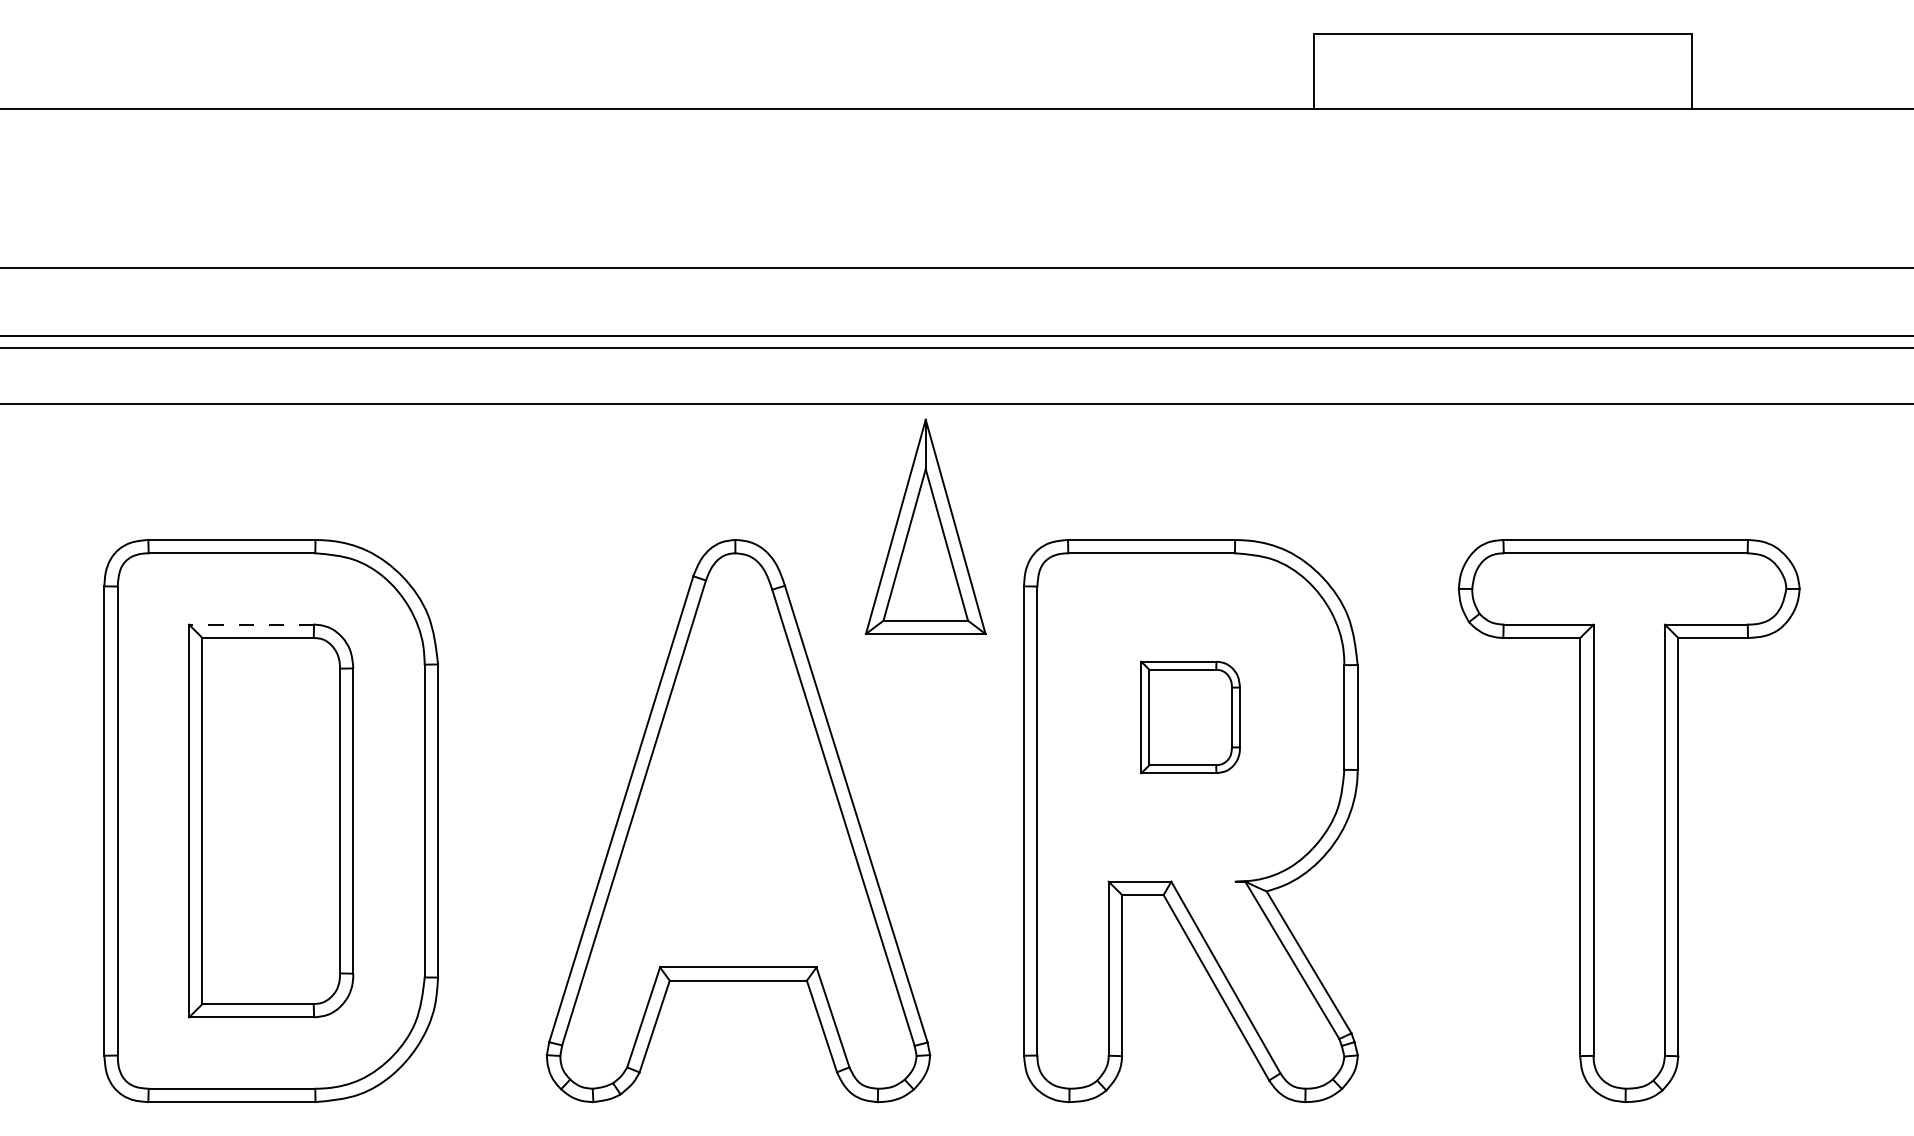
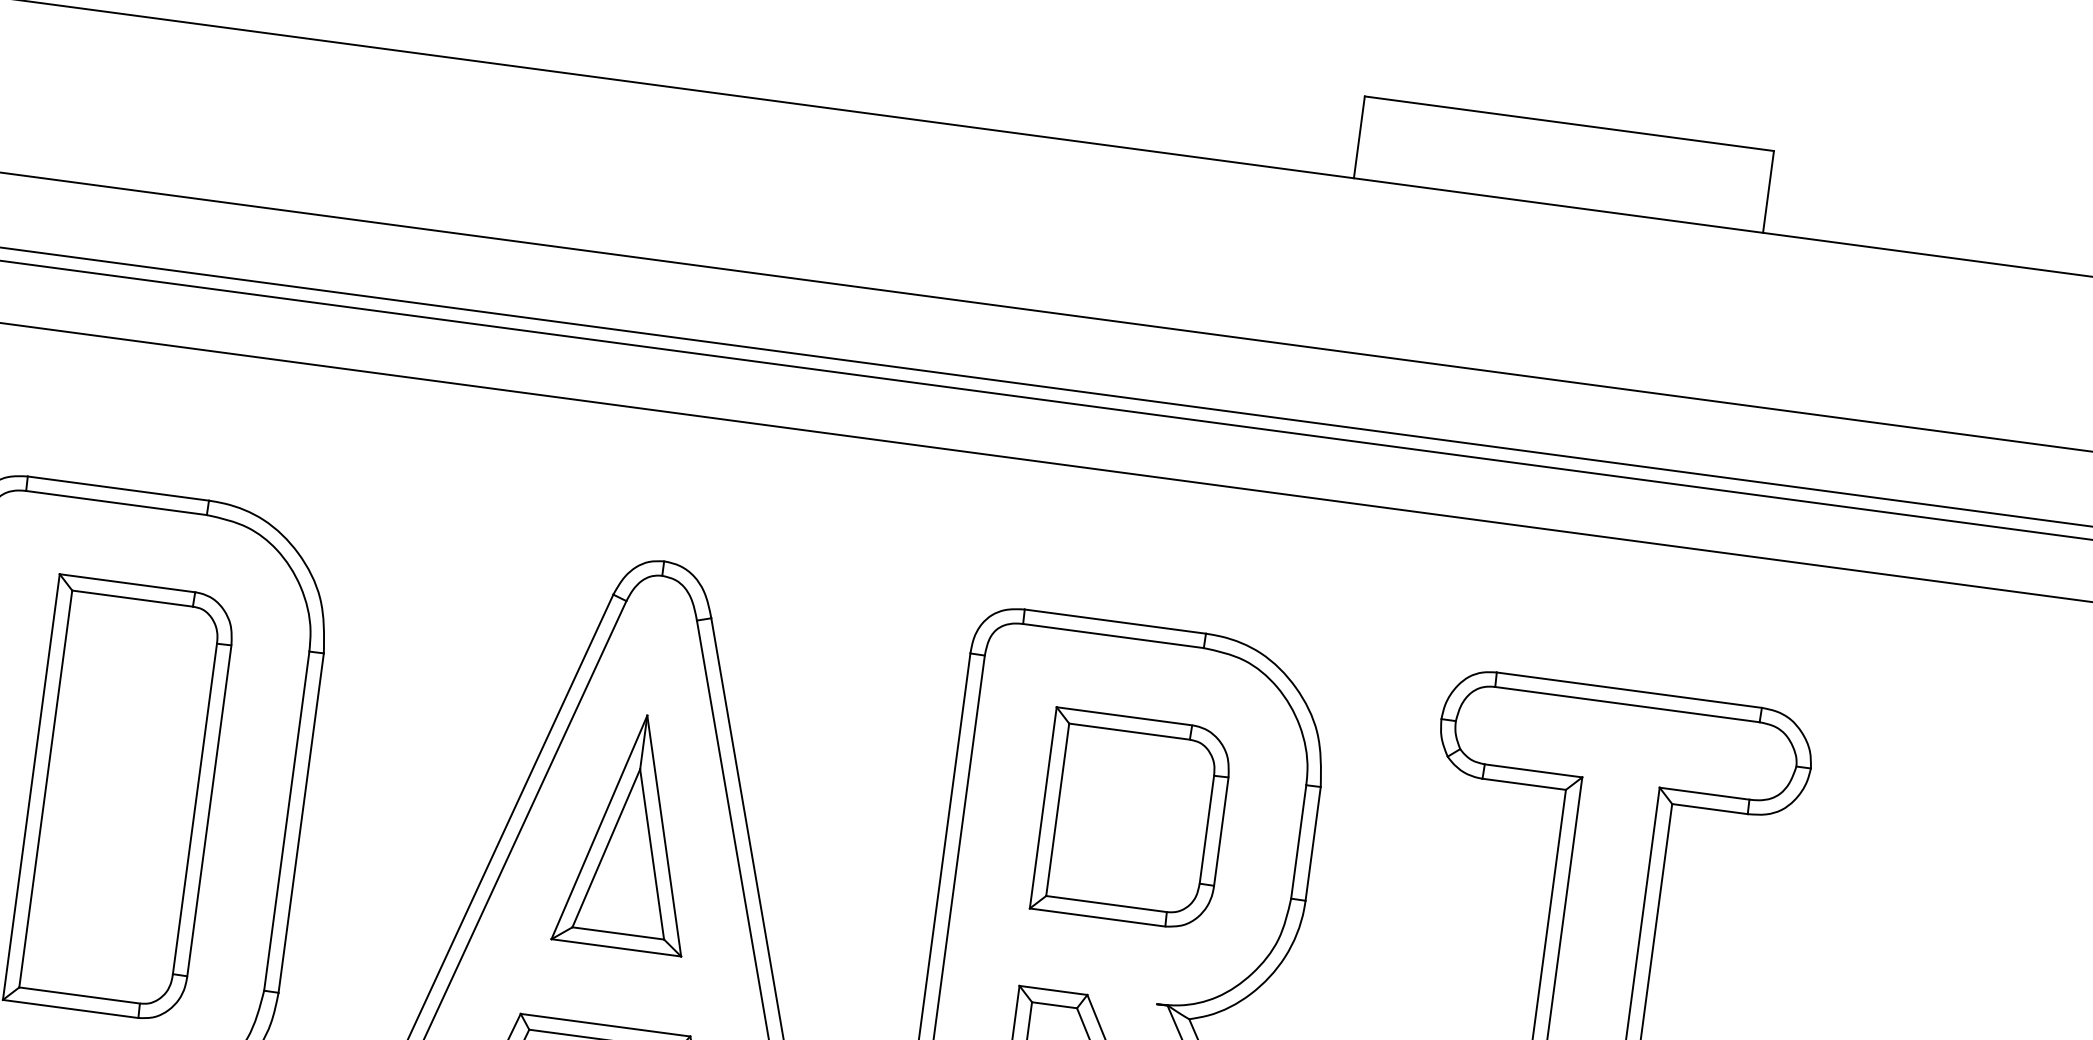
part: (925, 526) -> (631, 831), moved
line: (251, 624) -> (127, 583), dashed -> solid
part: (1190, 717) -> (1131, 819), size x1.67

